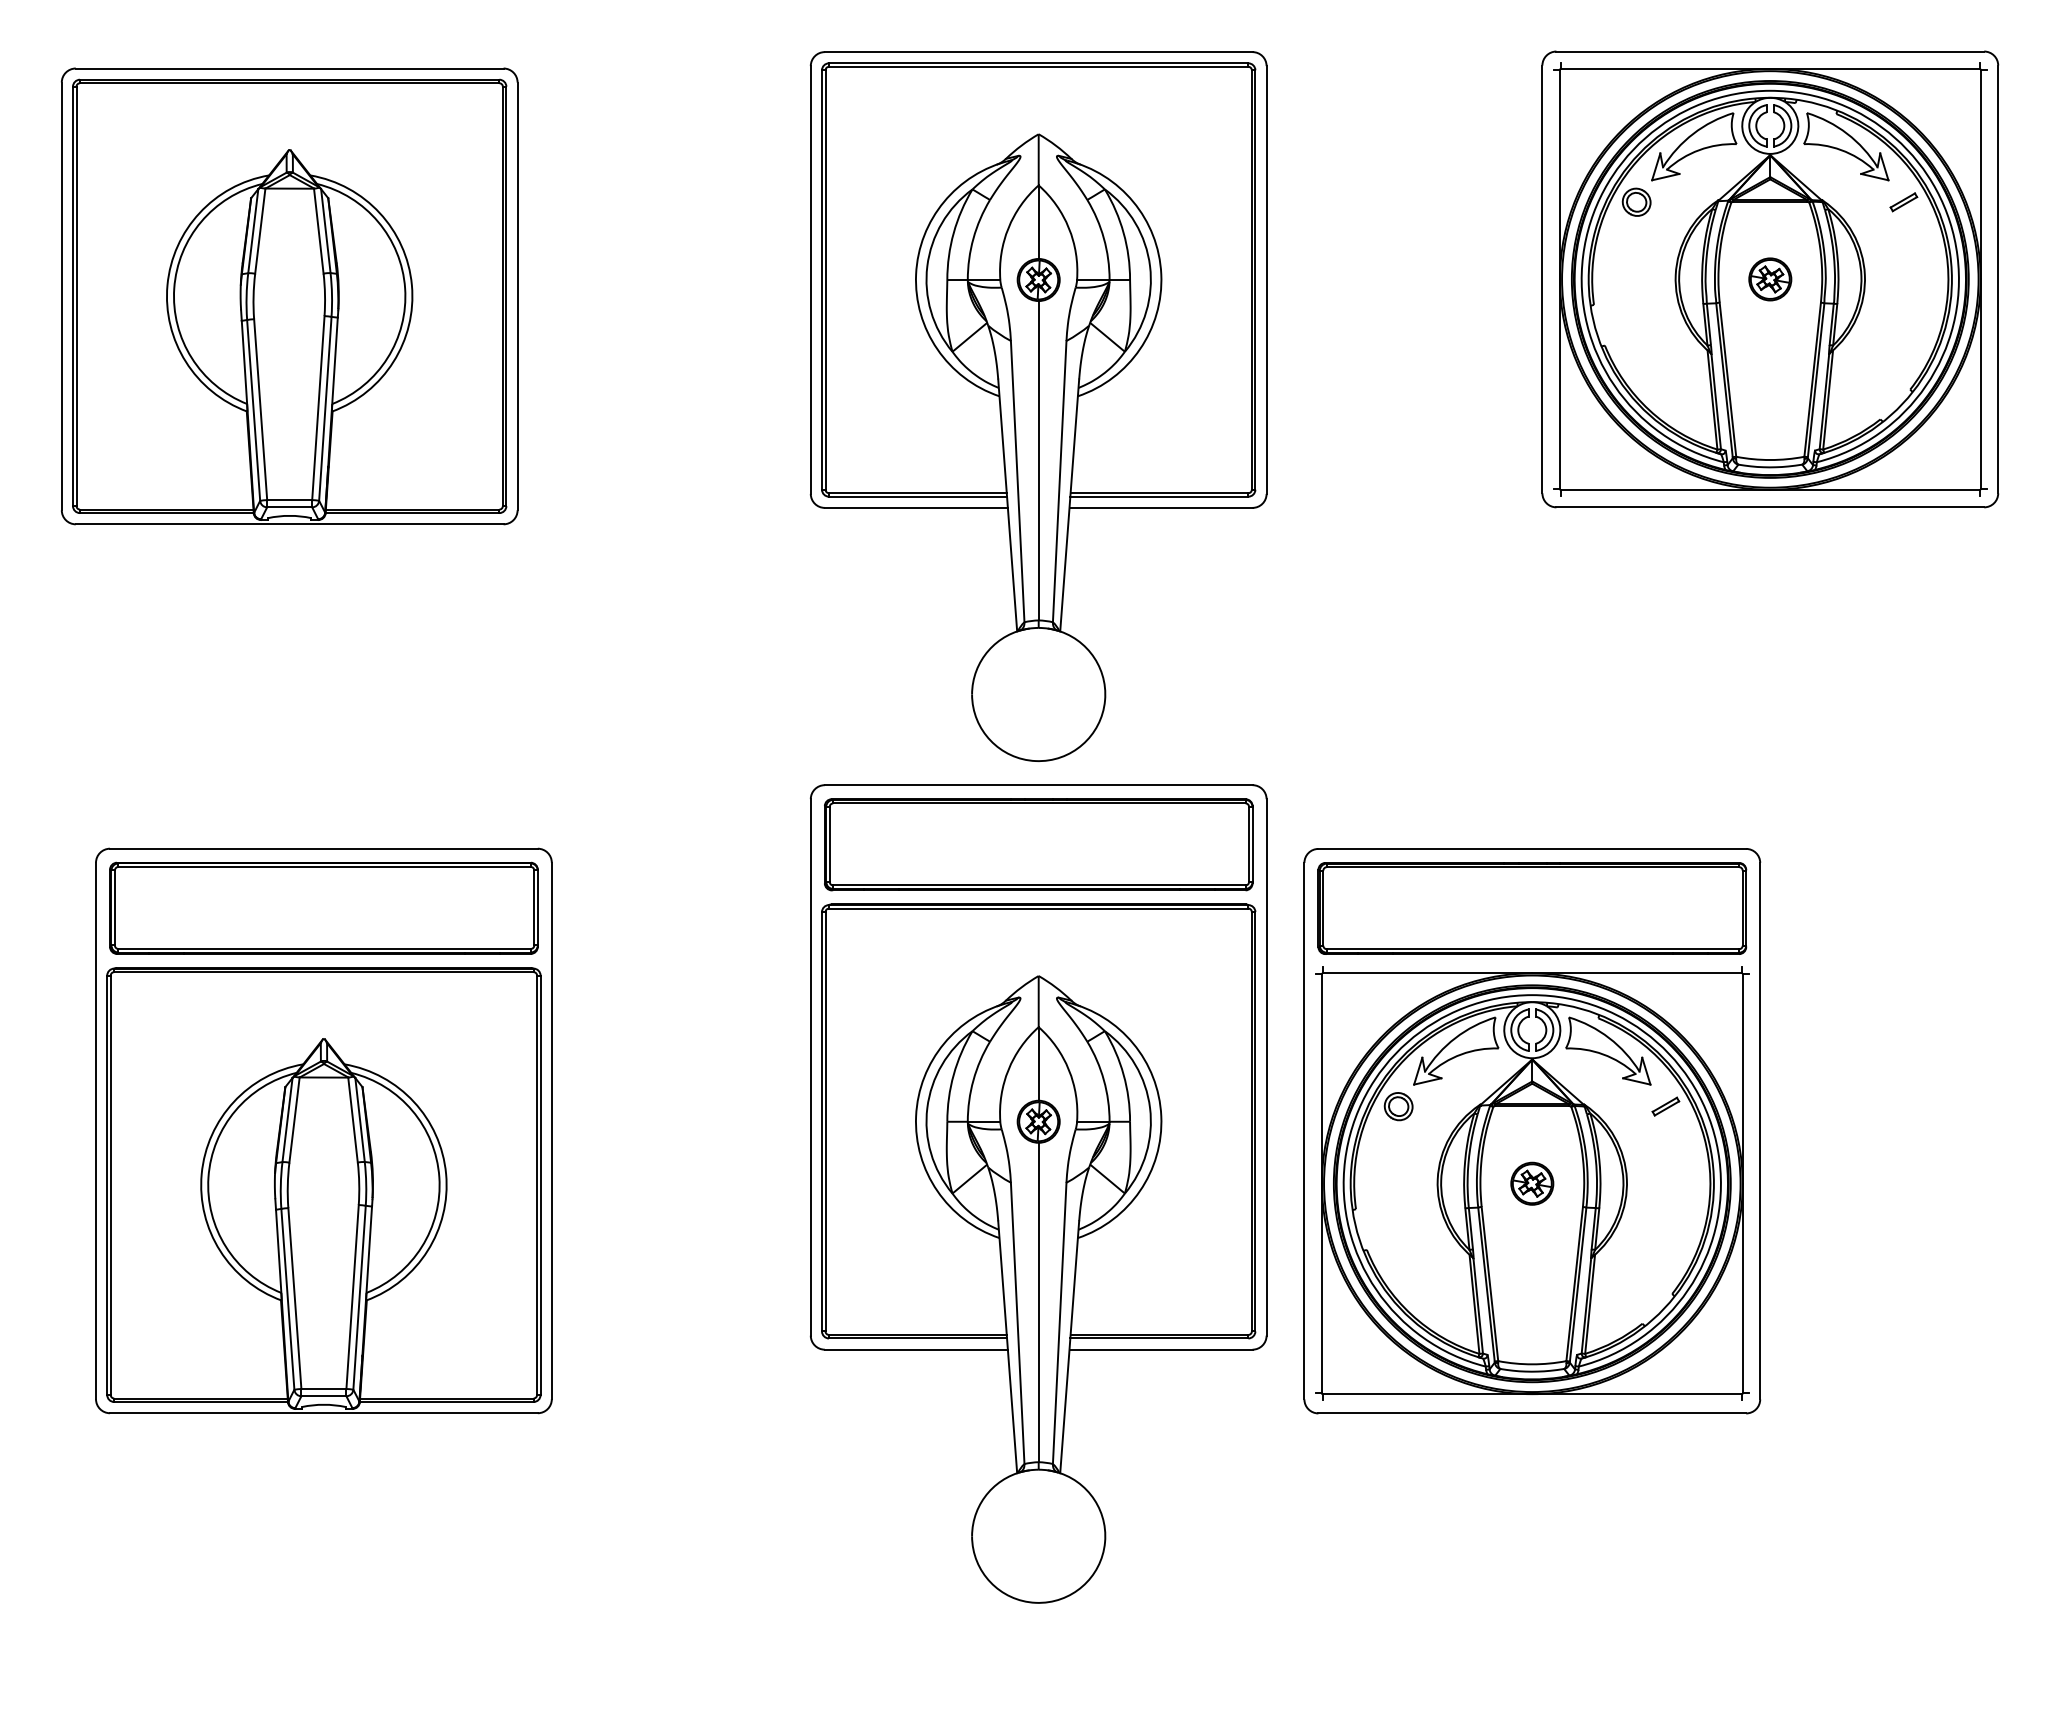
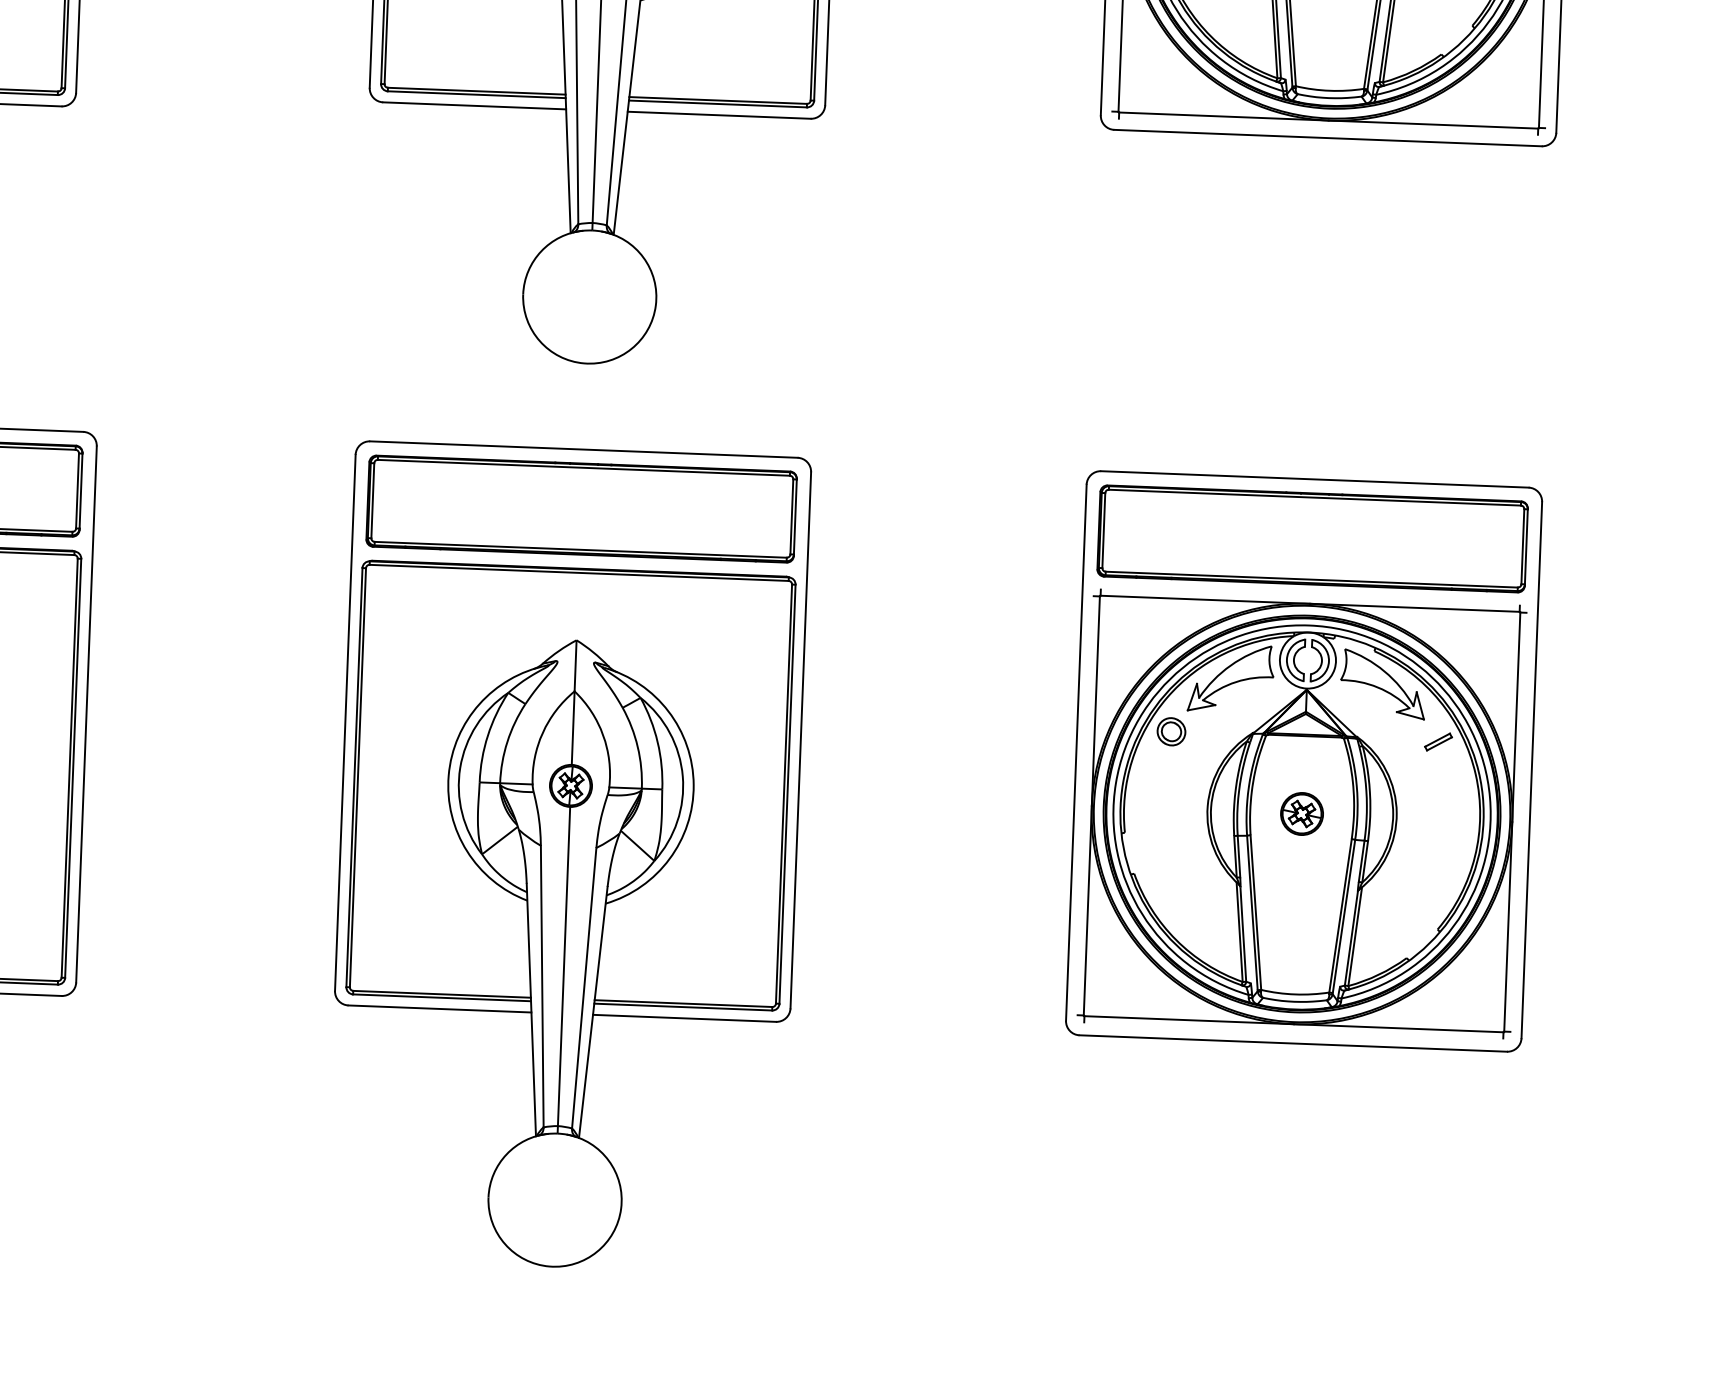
part: (1532, 1131) -> (1304, 761), moved
part: (1038, 1193) -> (568, 857), moved

